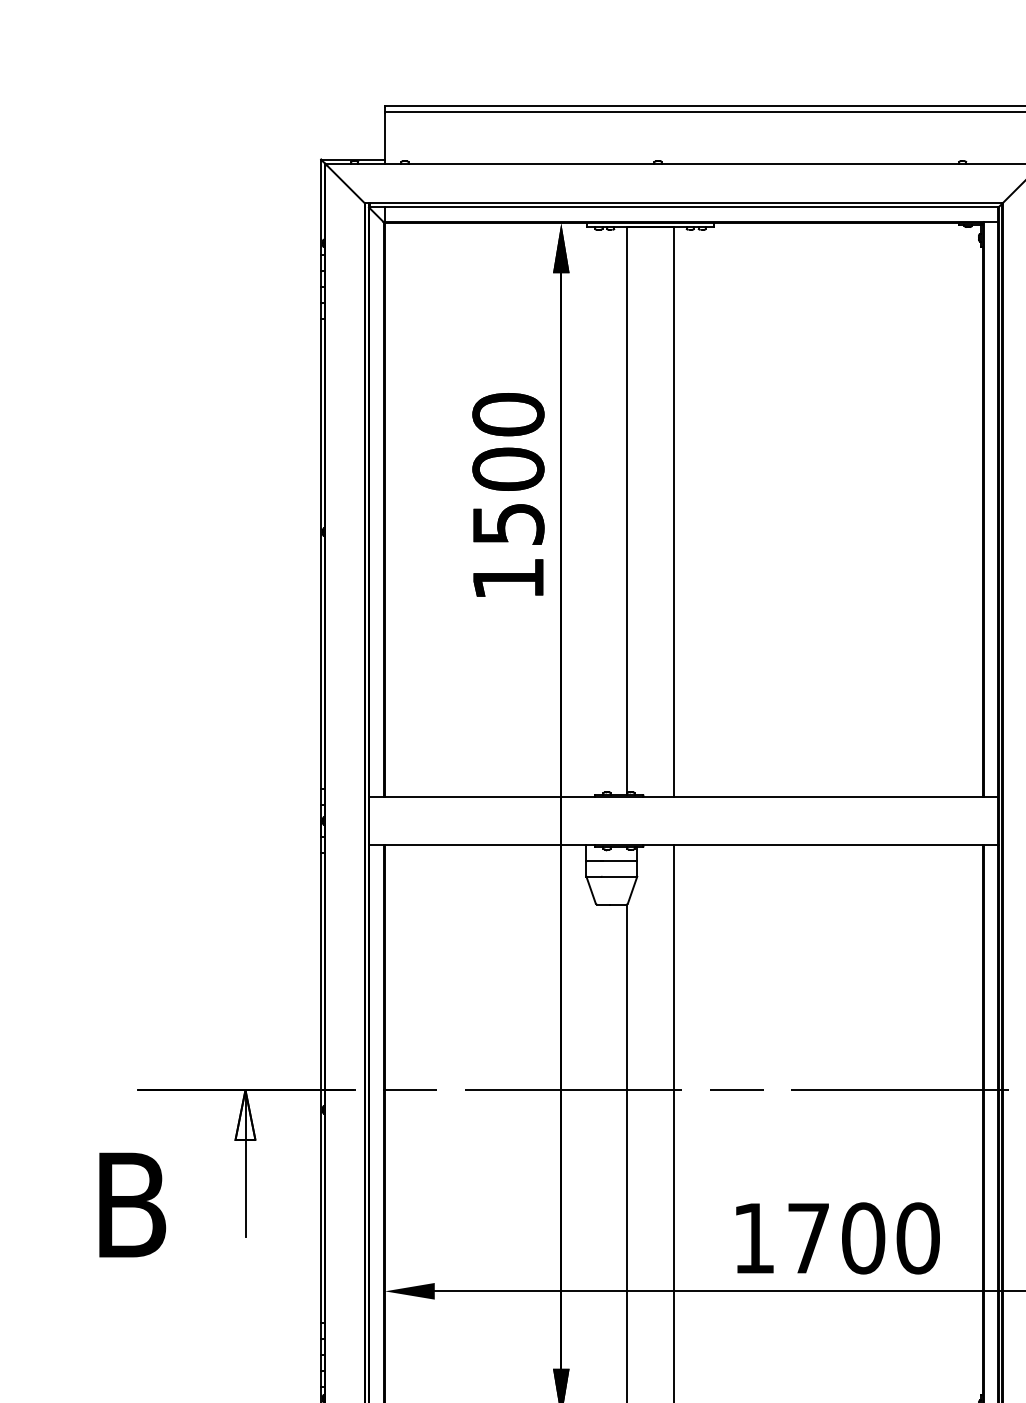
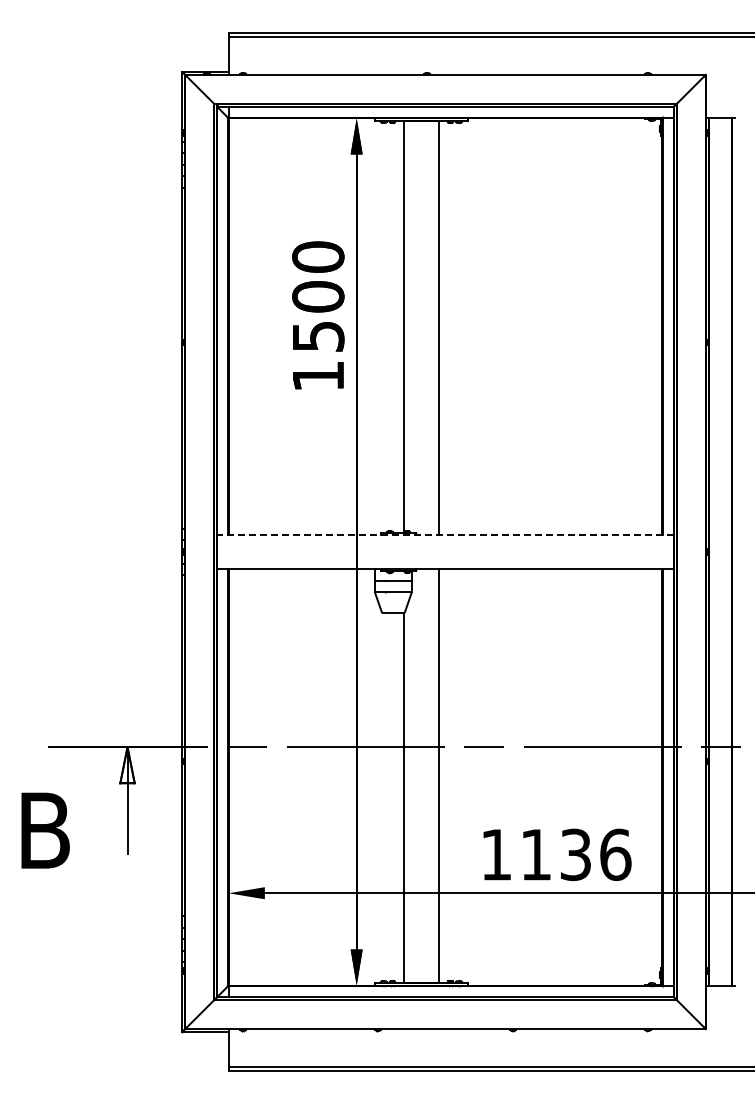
line: (683, 796) -> (445, 534), solid -> dashed
text: (864, 1237) -> (576, 854), 1700 -> 1136

